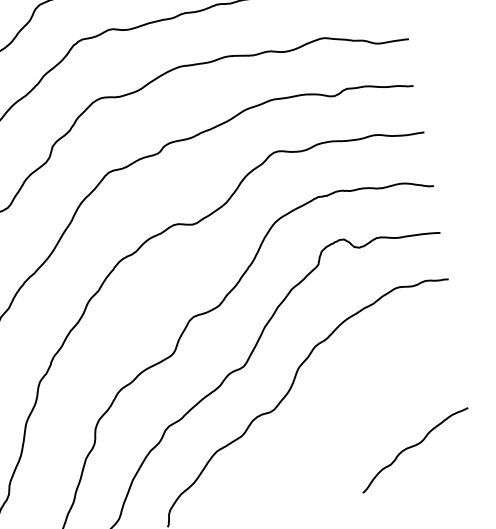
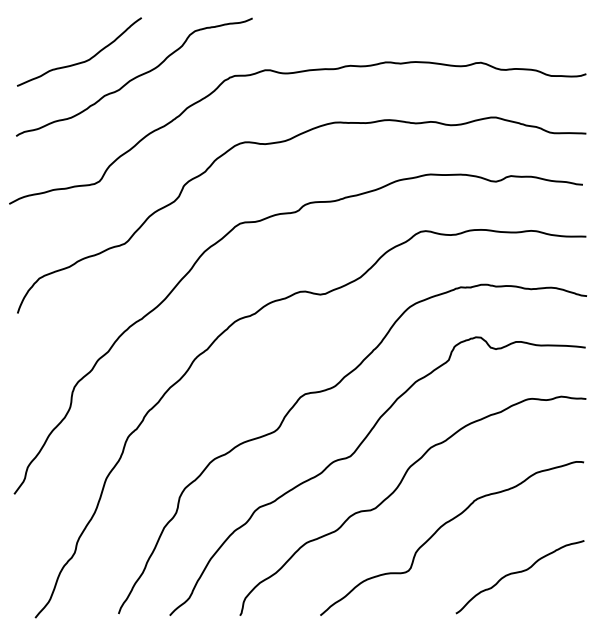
curve: (338, 416) -> (443, 526), added

